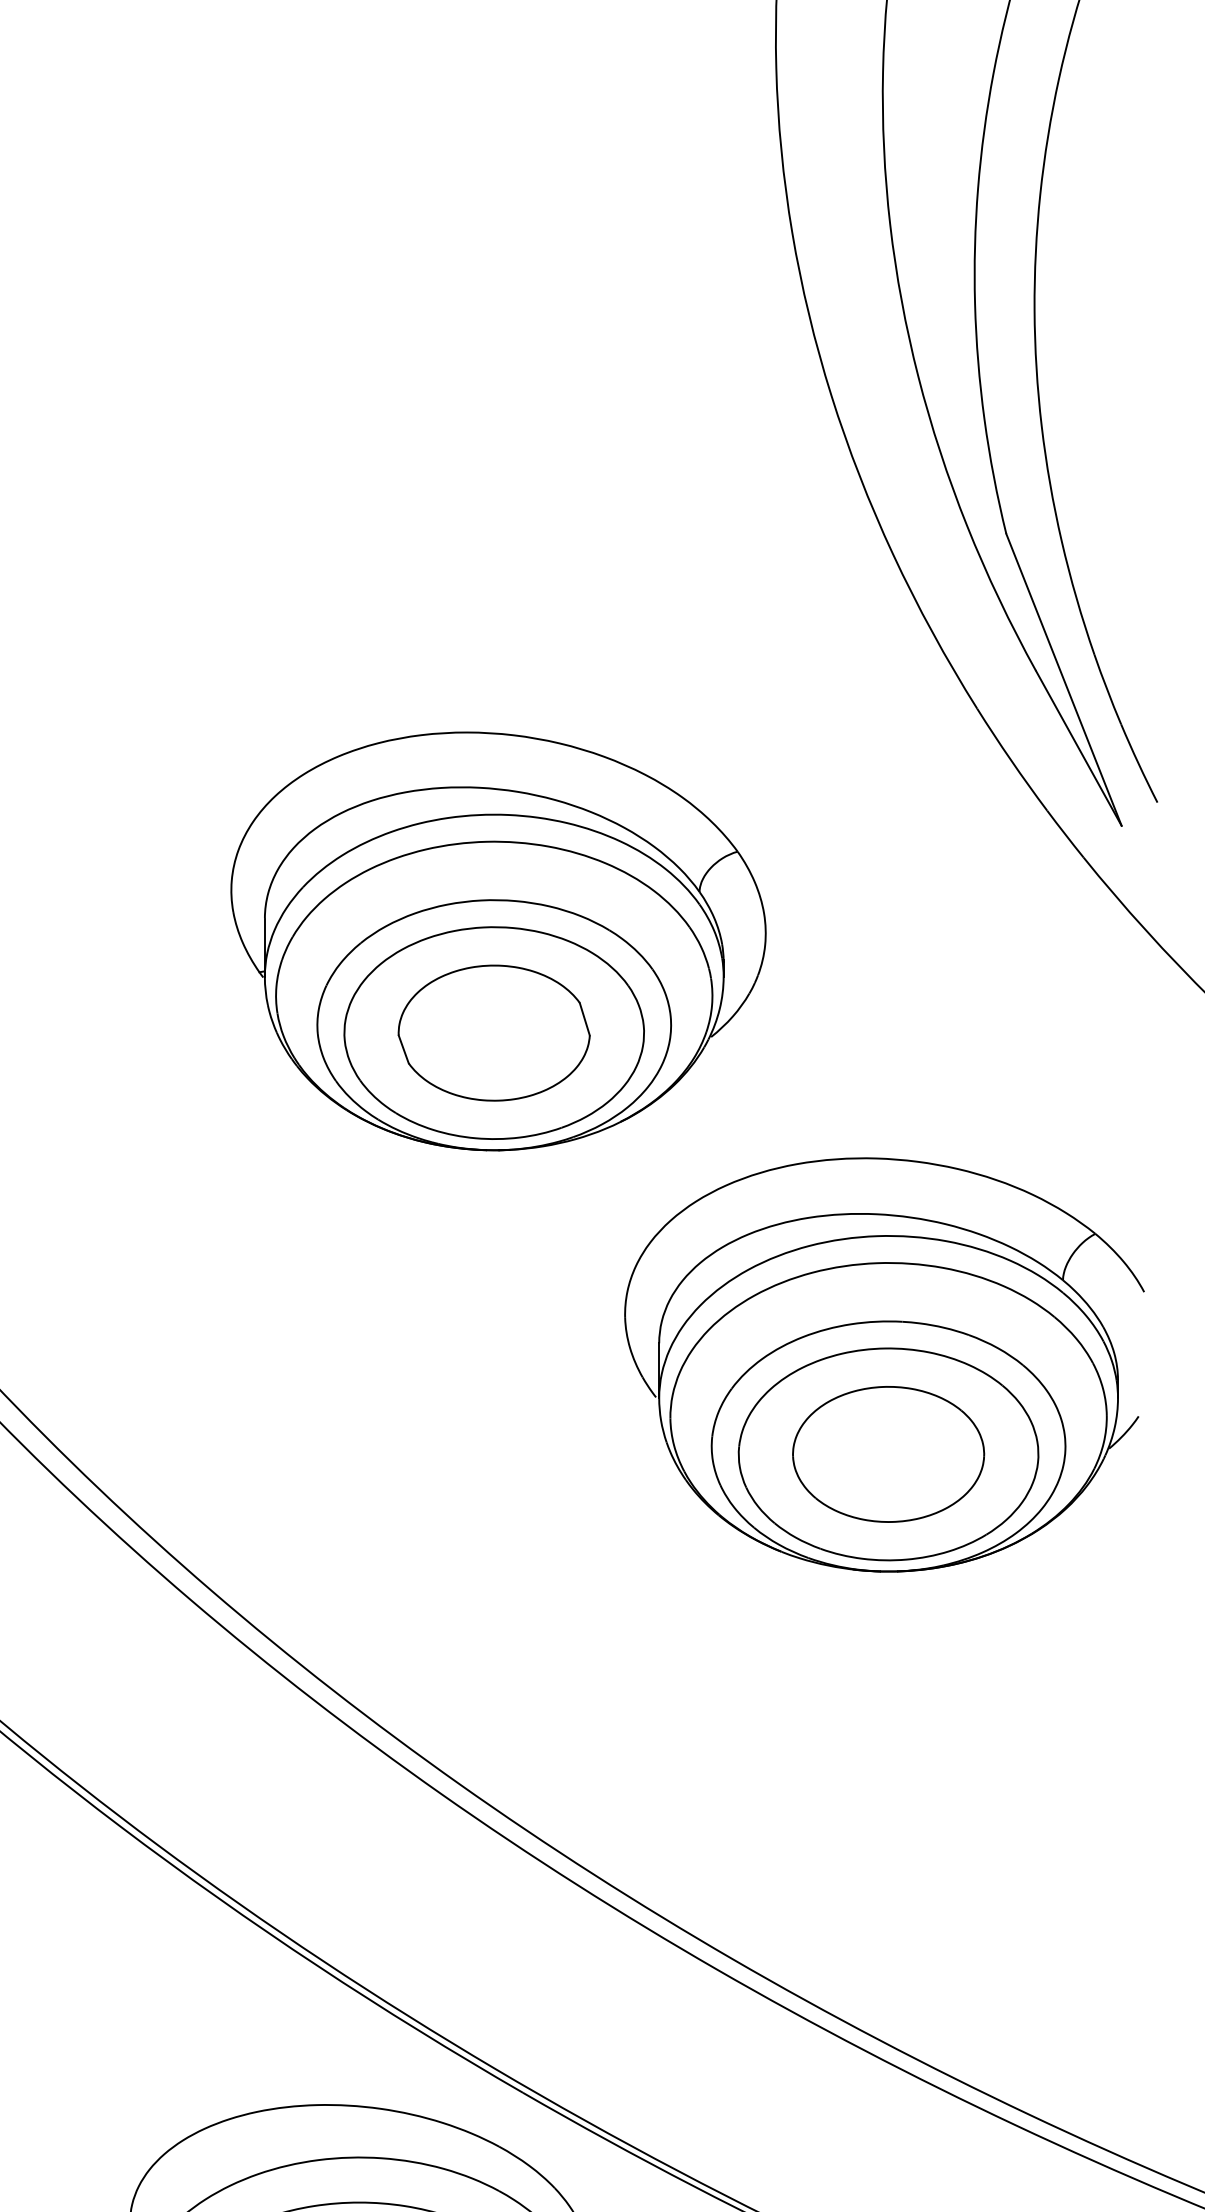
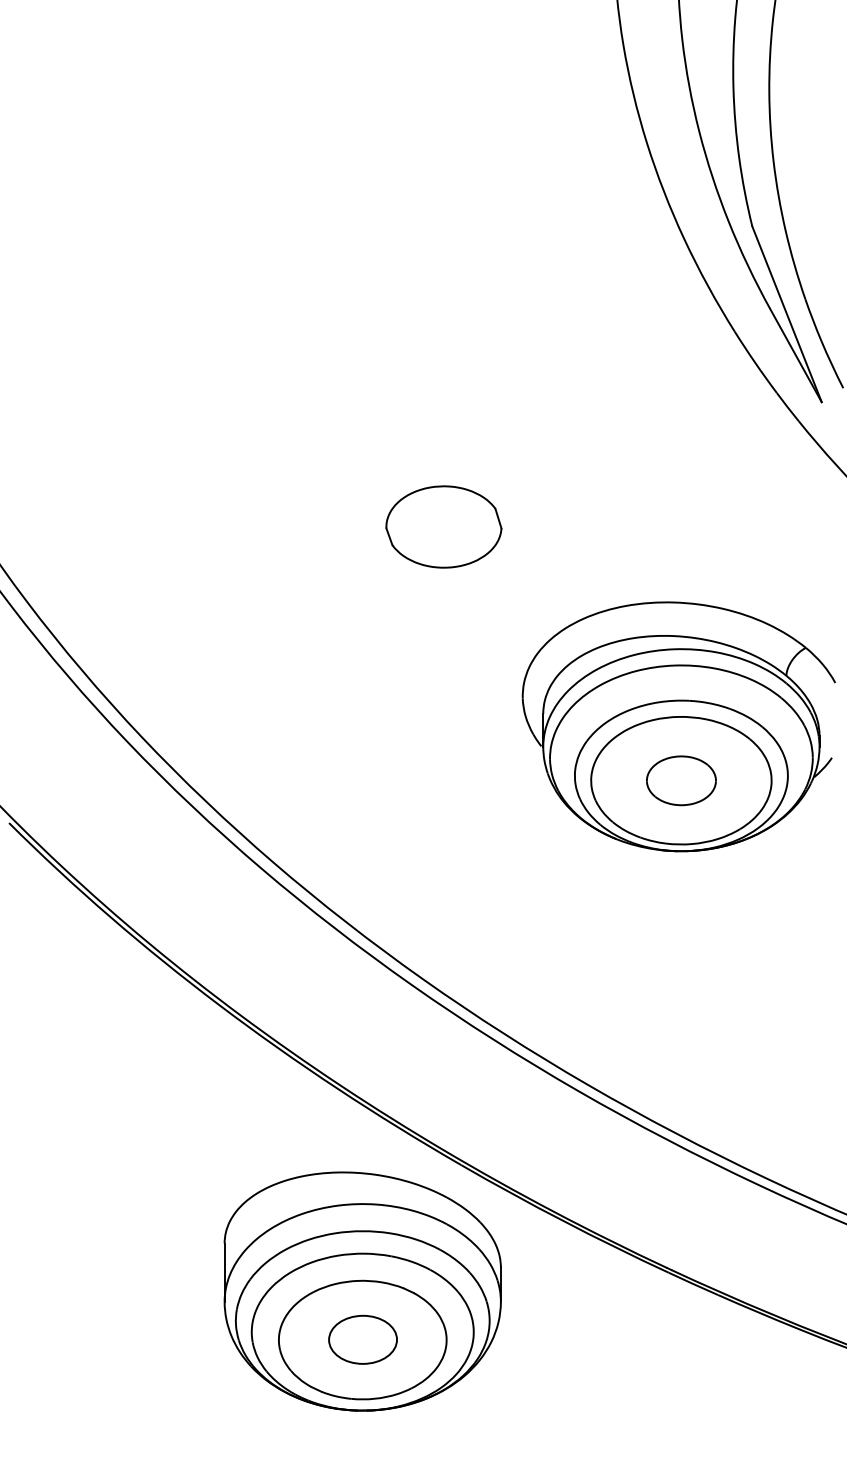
part: (498, 940) -> (446, 471), removed
part: (888, 1454) -> (681, 780), size x0.6

